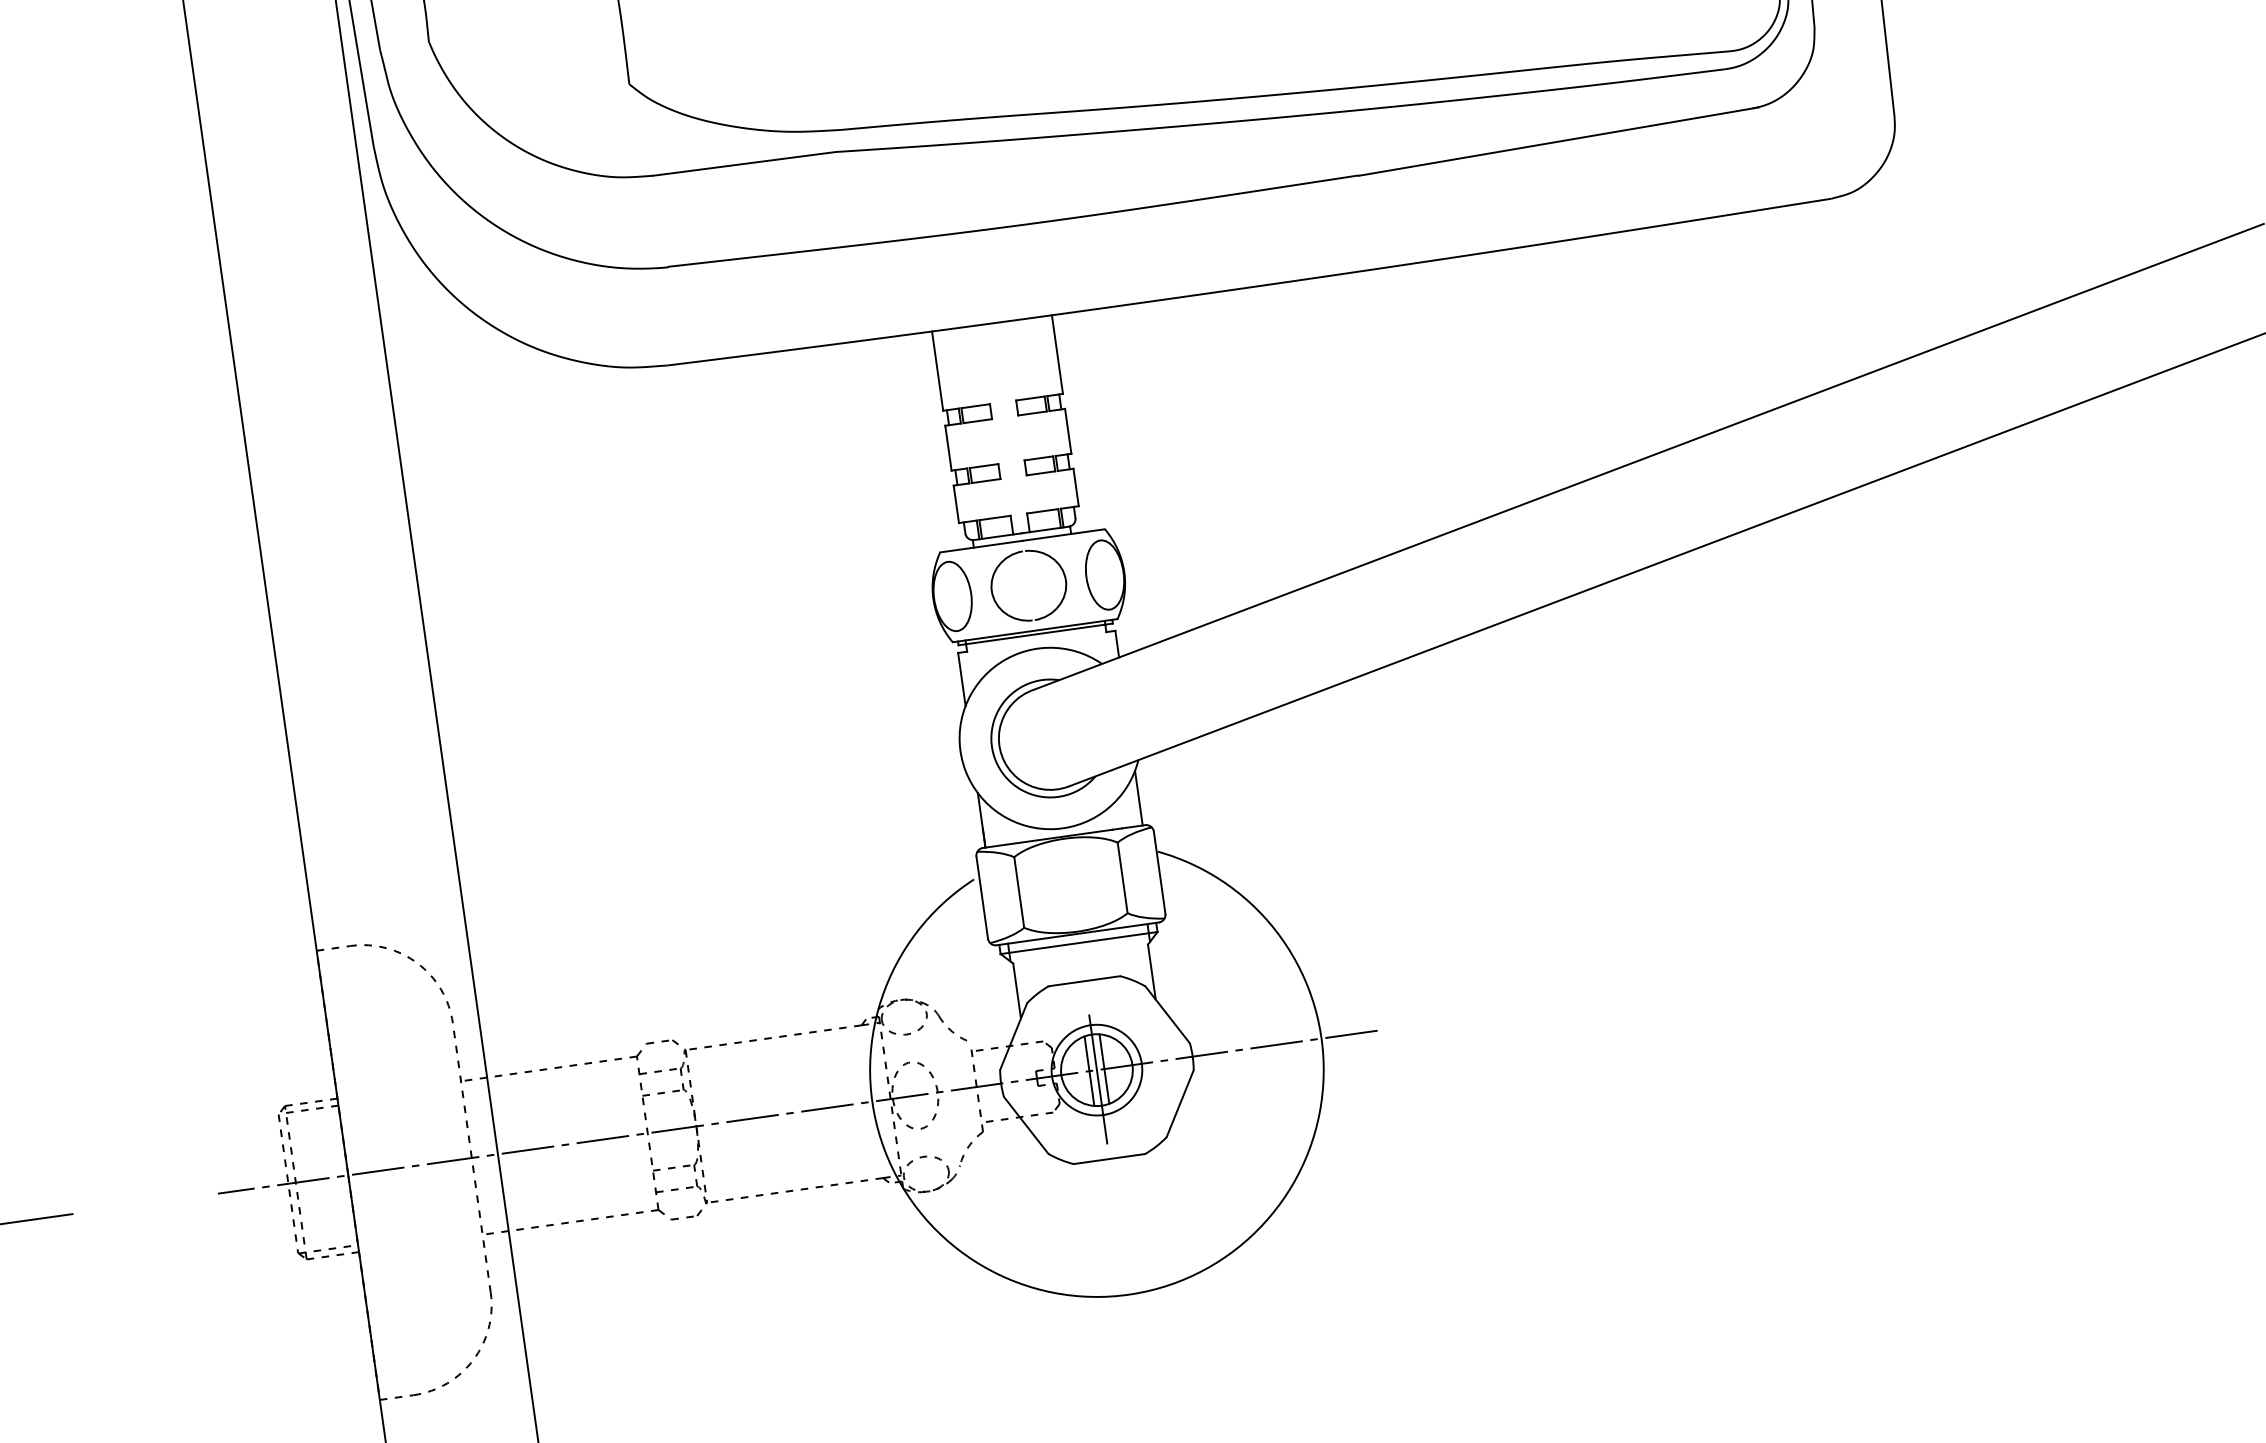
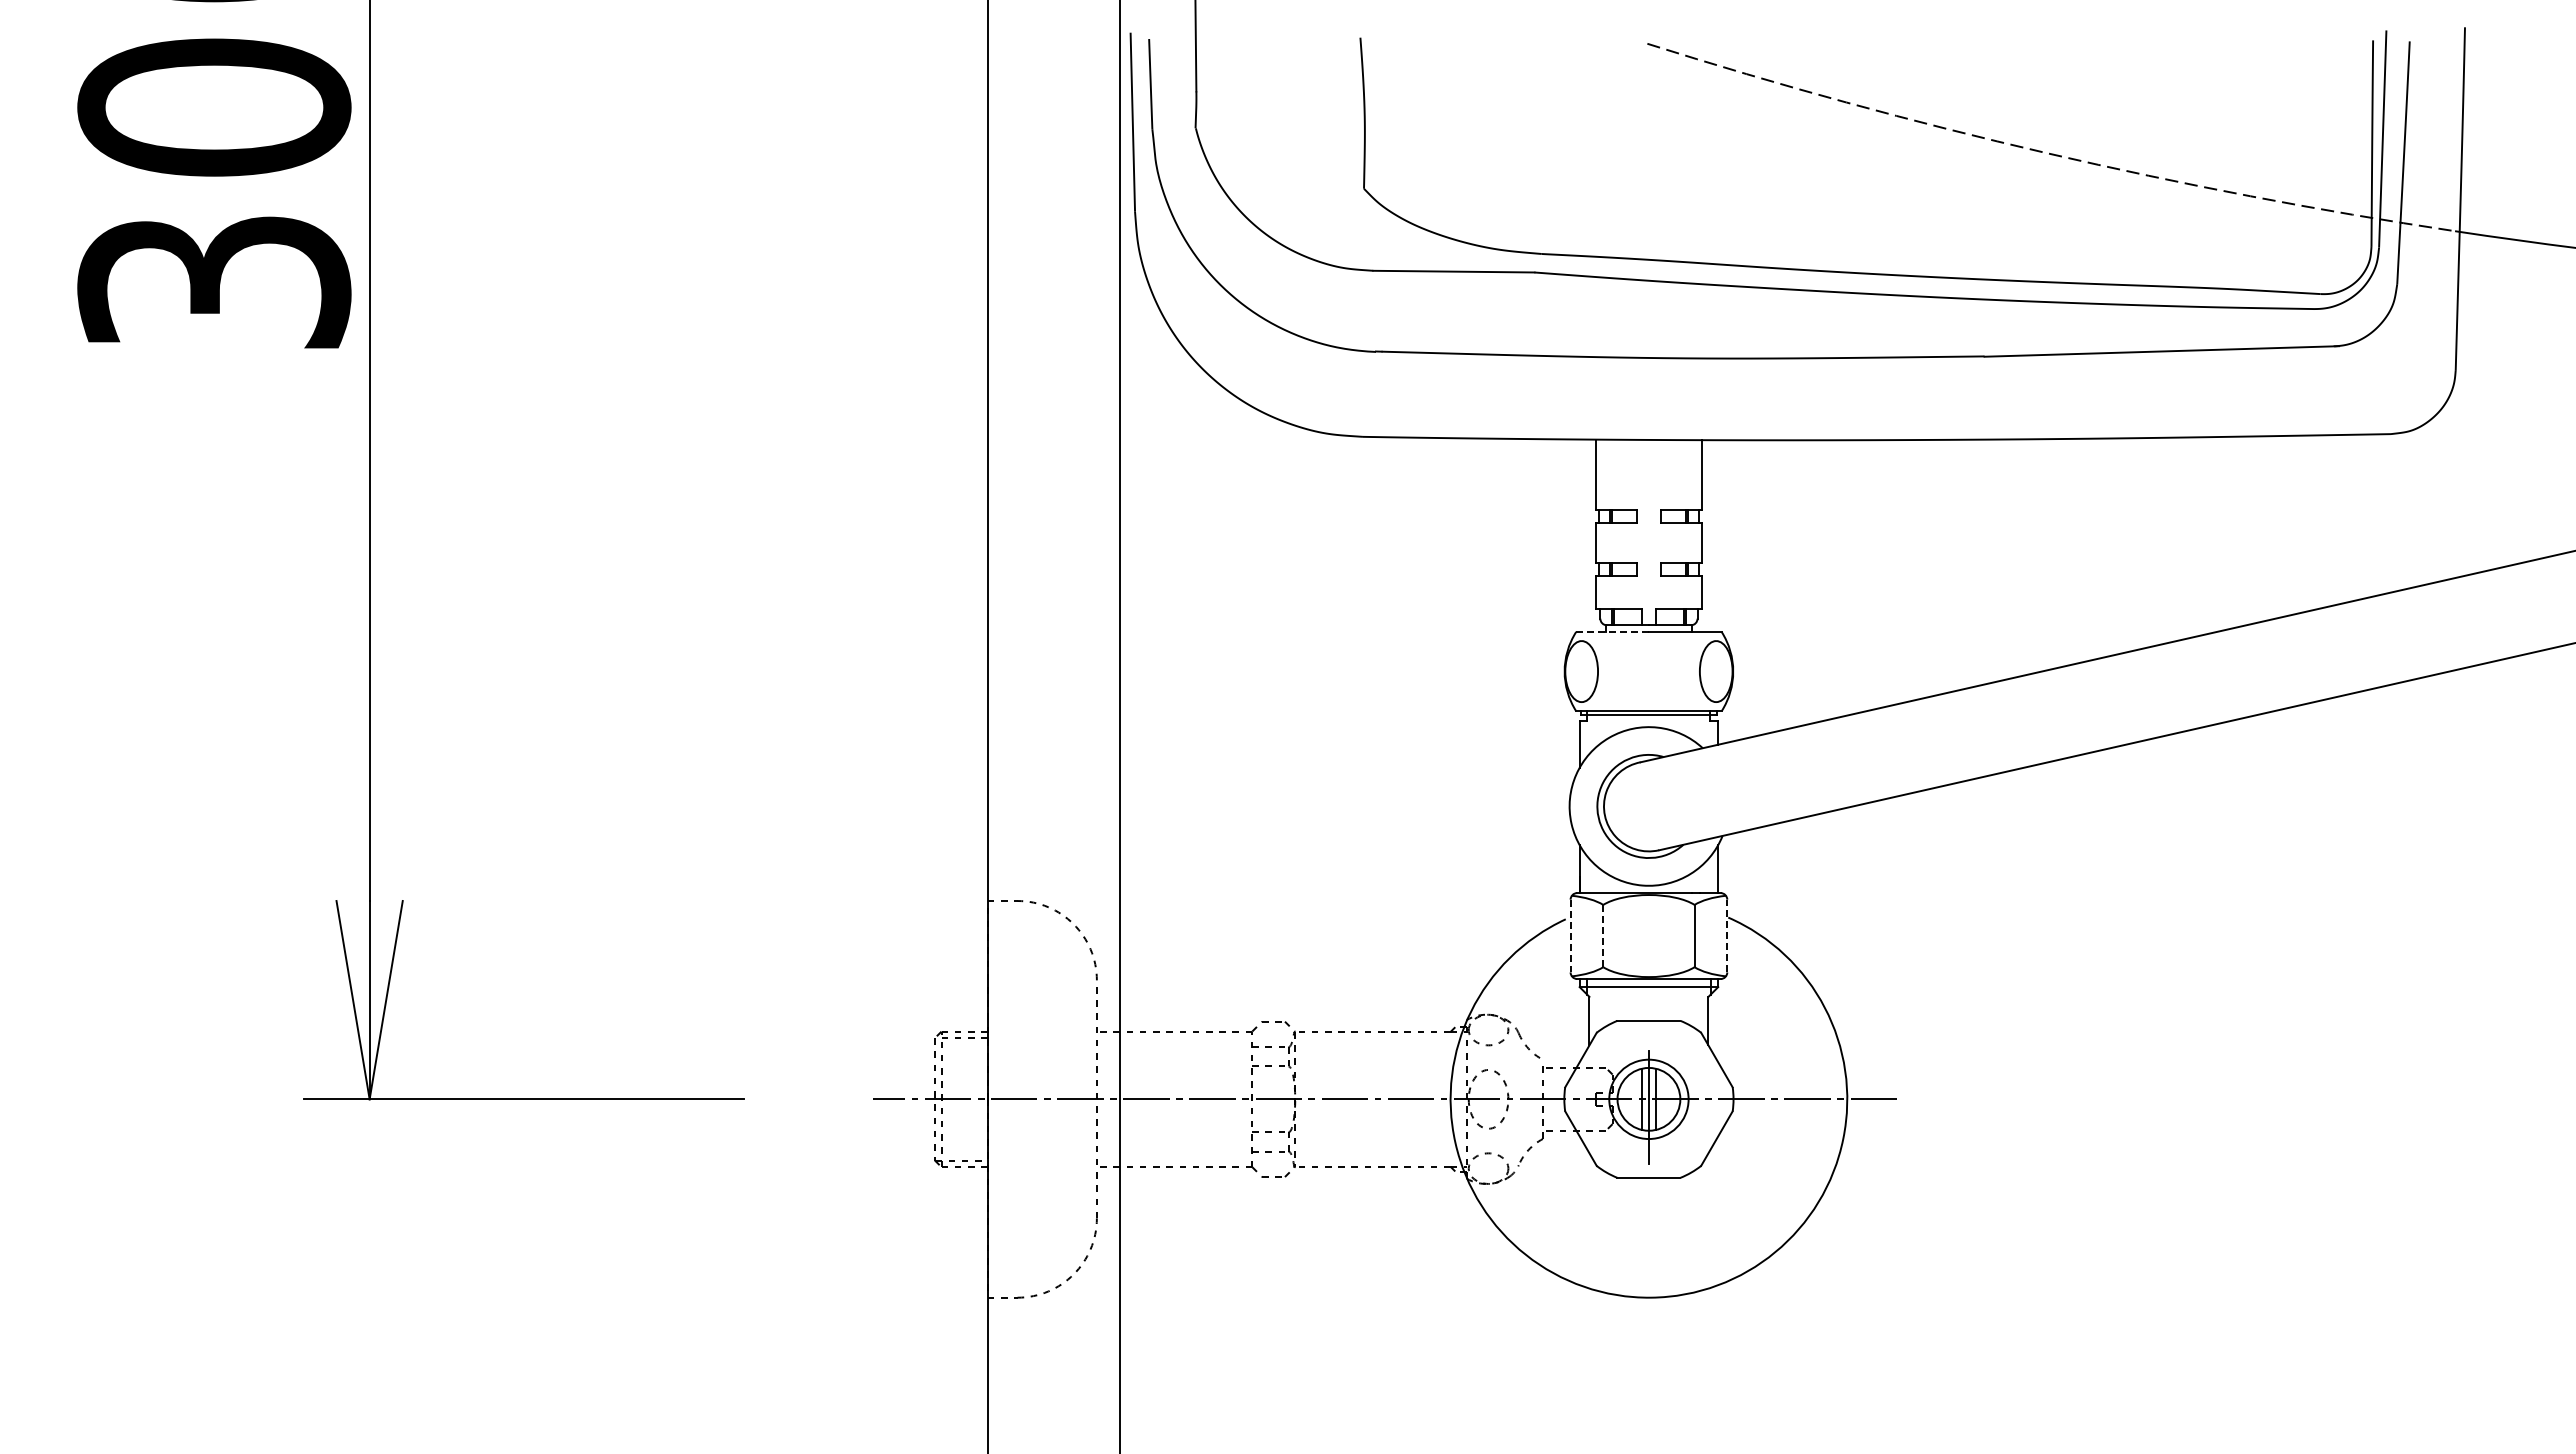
line: (982, 545) -> (1613, 631), solid -> dashed
part: (1021, 553) -> (1646, 642), removed
line: (1159, 872) -> (1727, 935), solid -> dashed
line: (1019, 892) -> (1603, 936), solid -> dashed
line: (982, 898) -> (1570, 936), solid -> dashed

